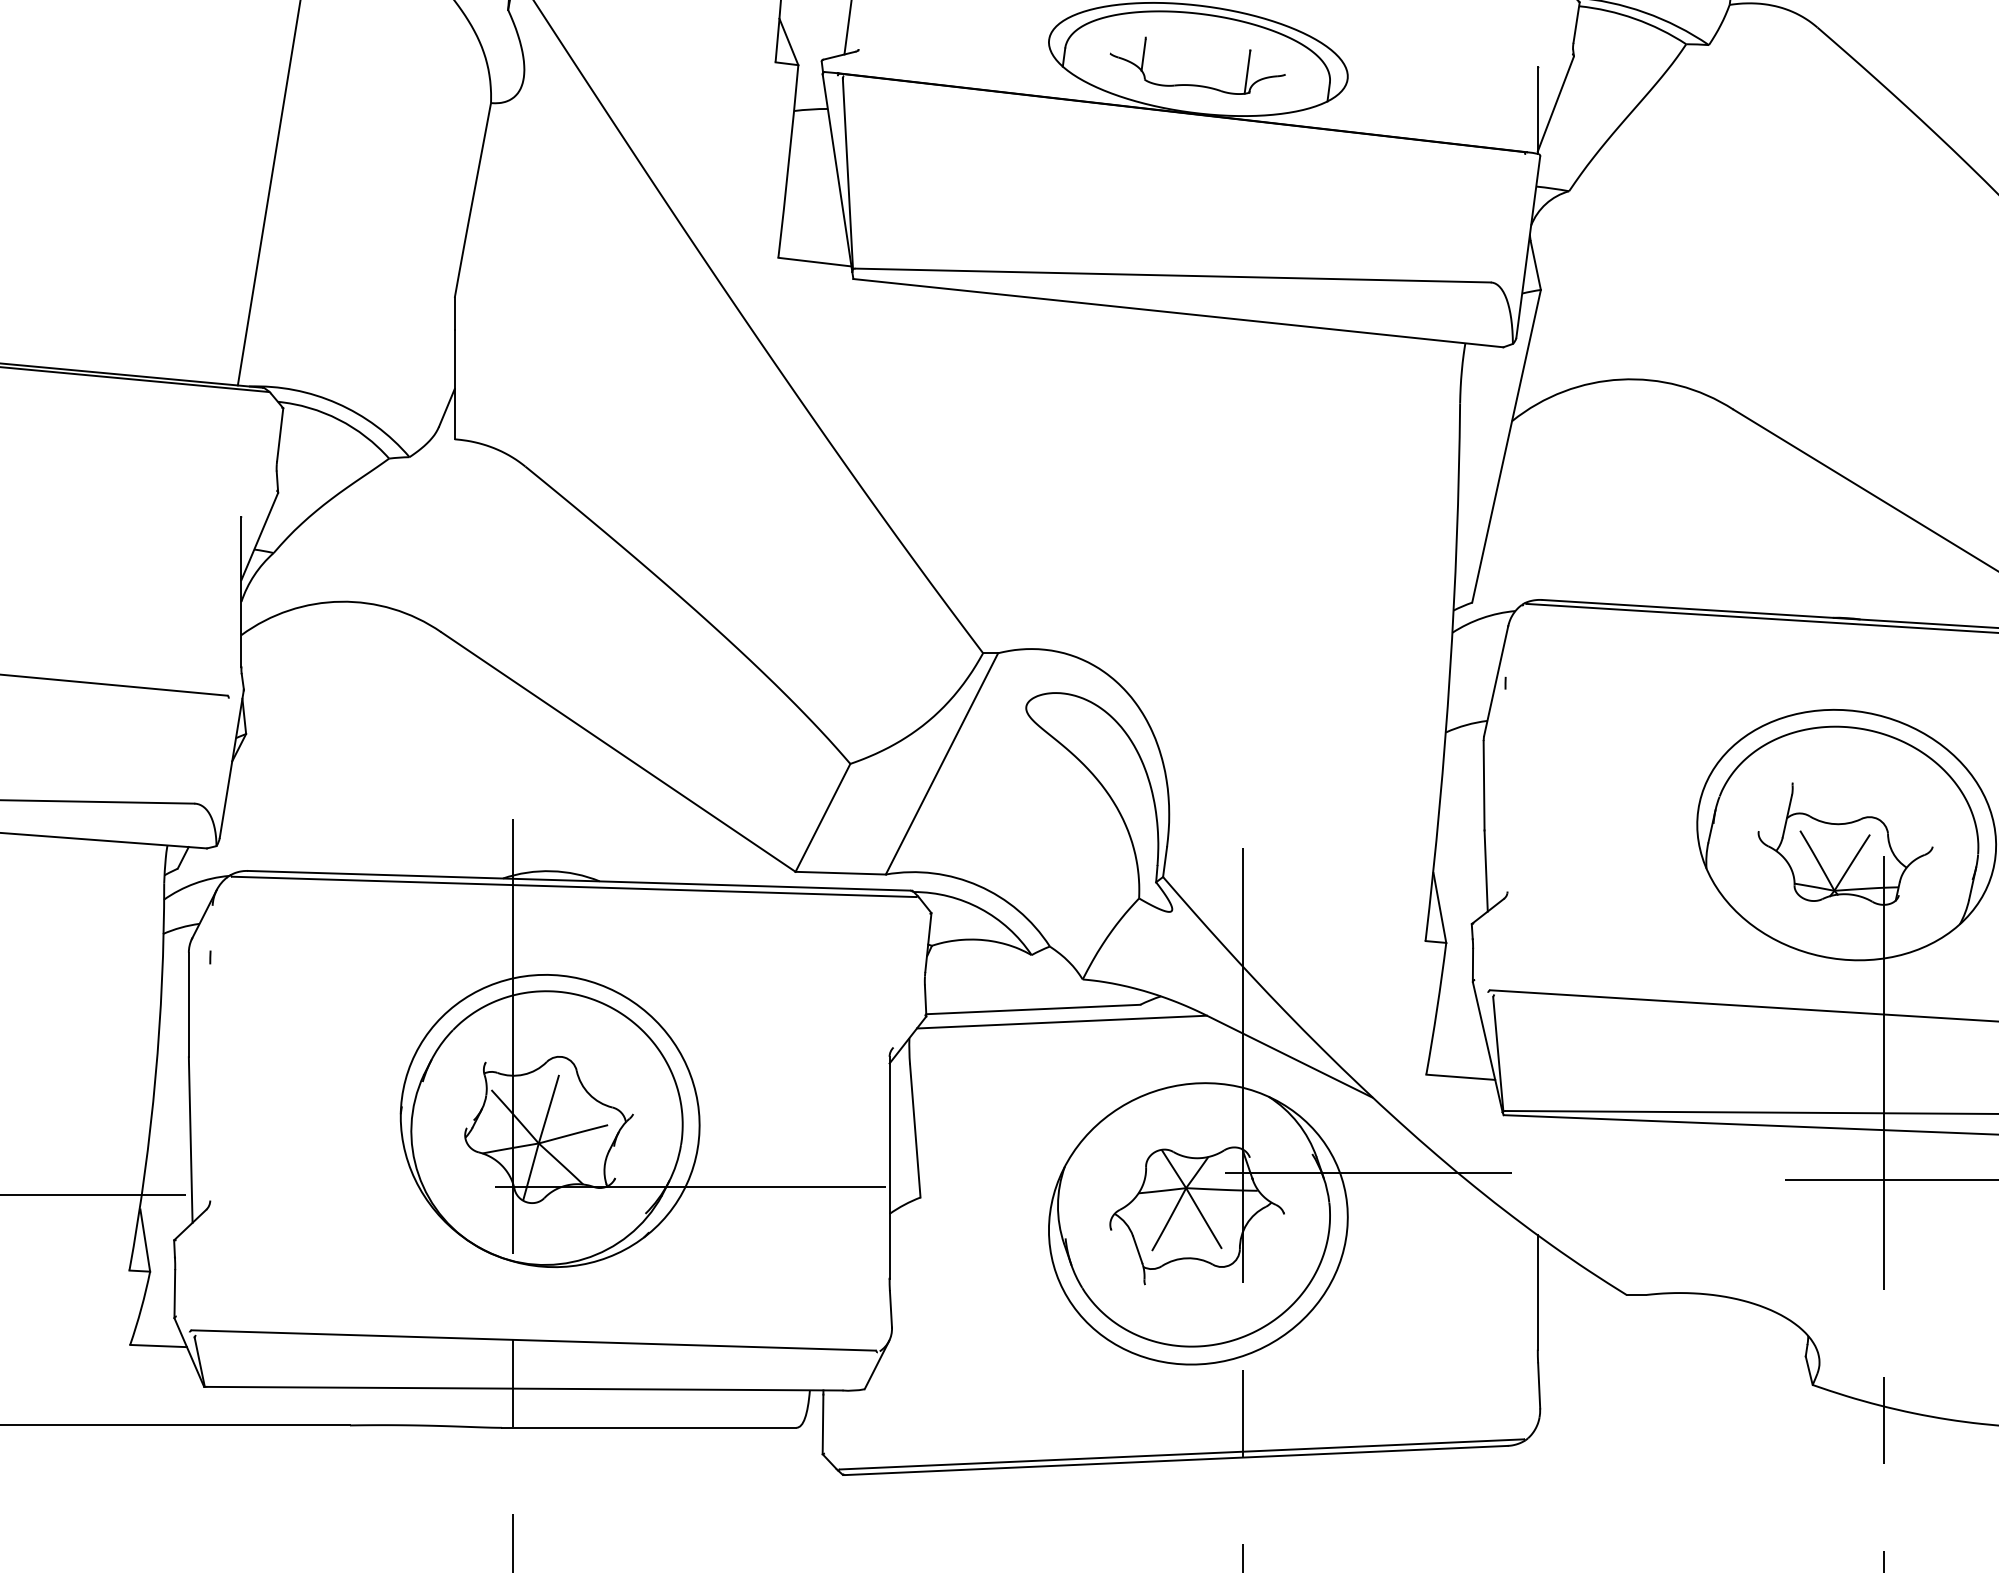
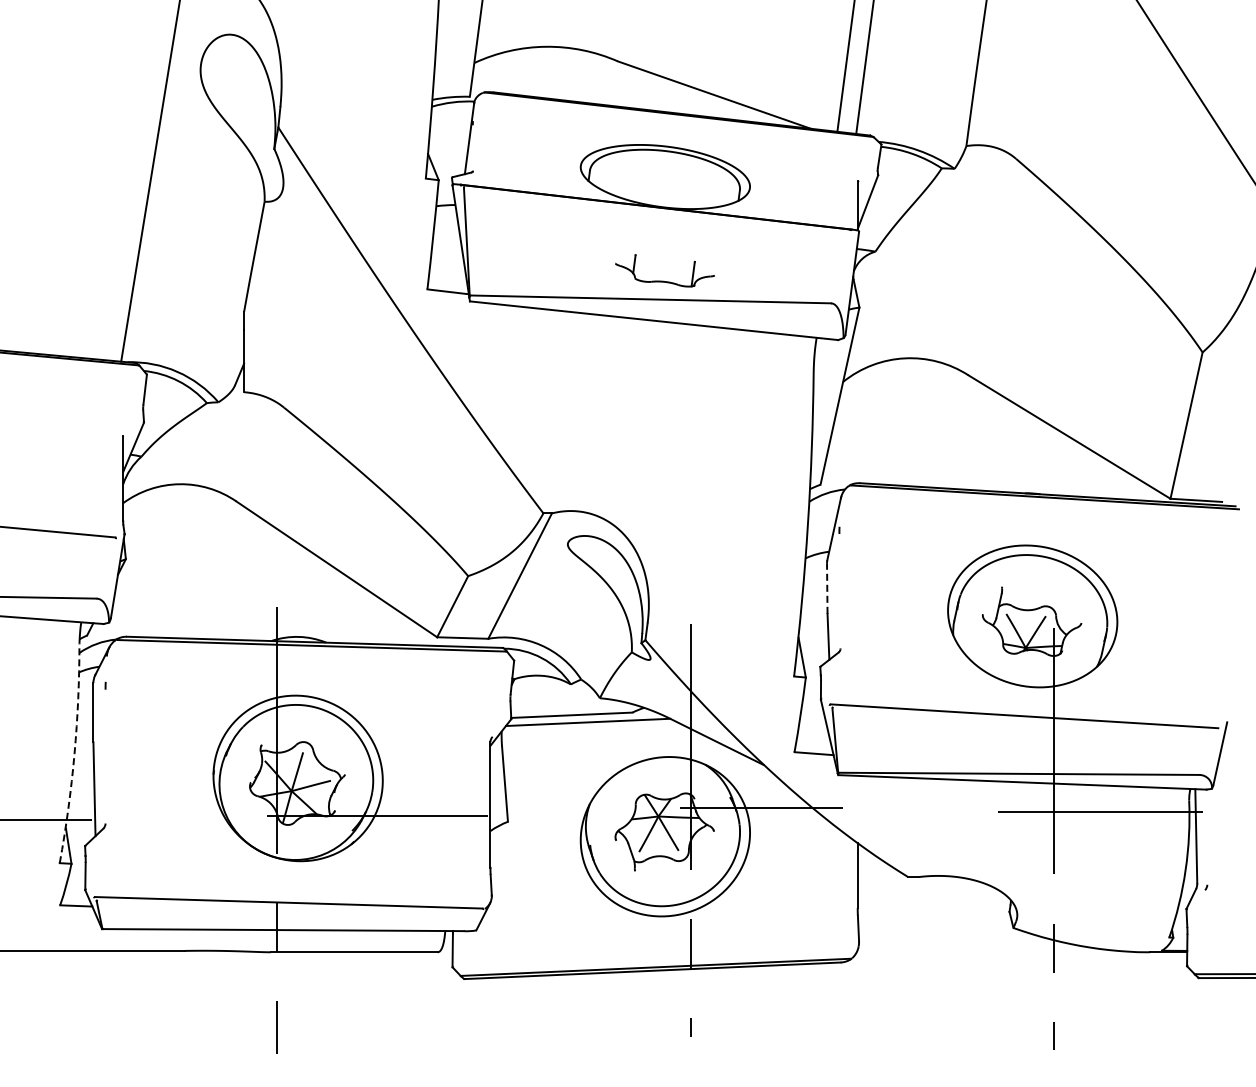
part: (1195, 83) -> (663, 280), moved
line: (1484, 785) -> (827, 588), solid -> dashed
arc: (155, 1076) -> (74, 753), solid -> dashed

